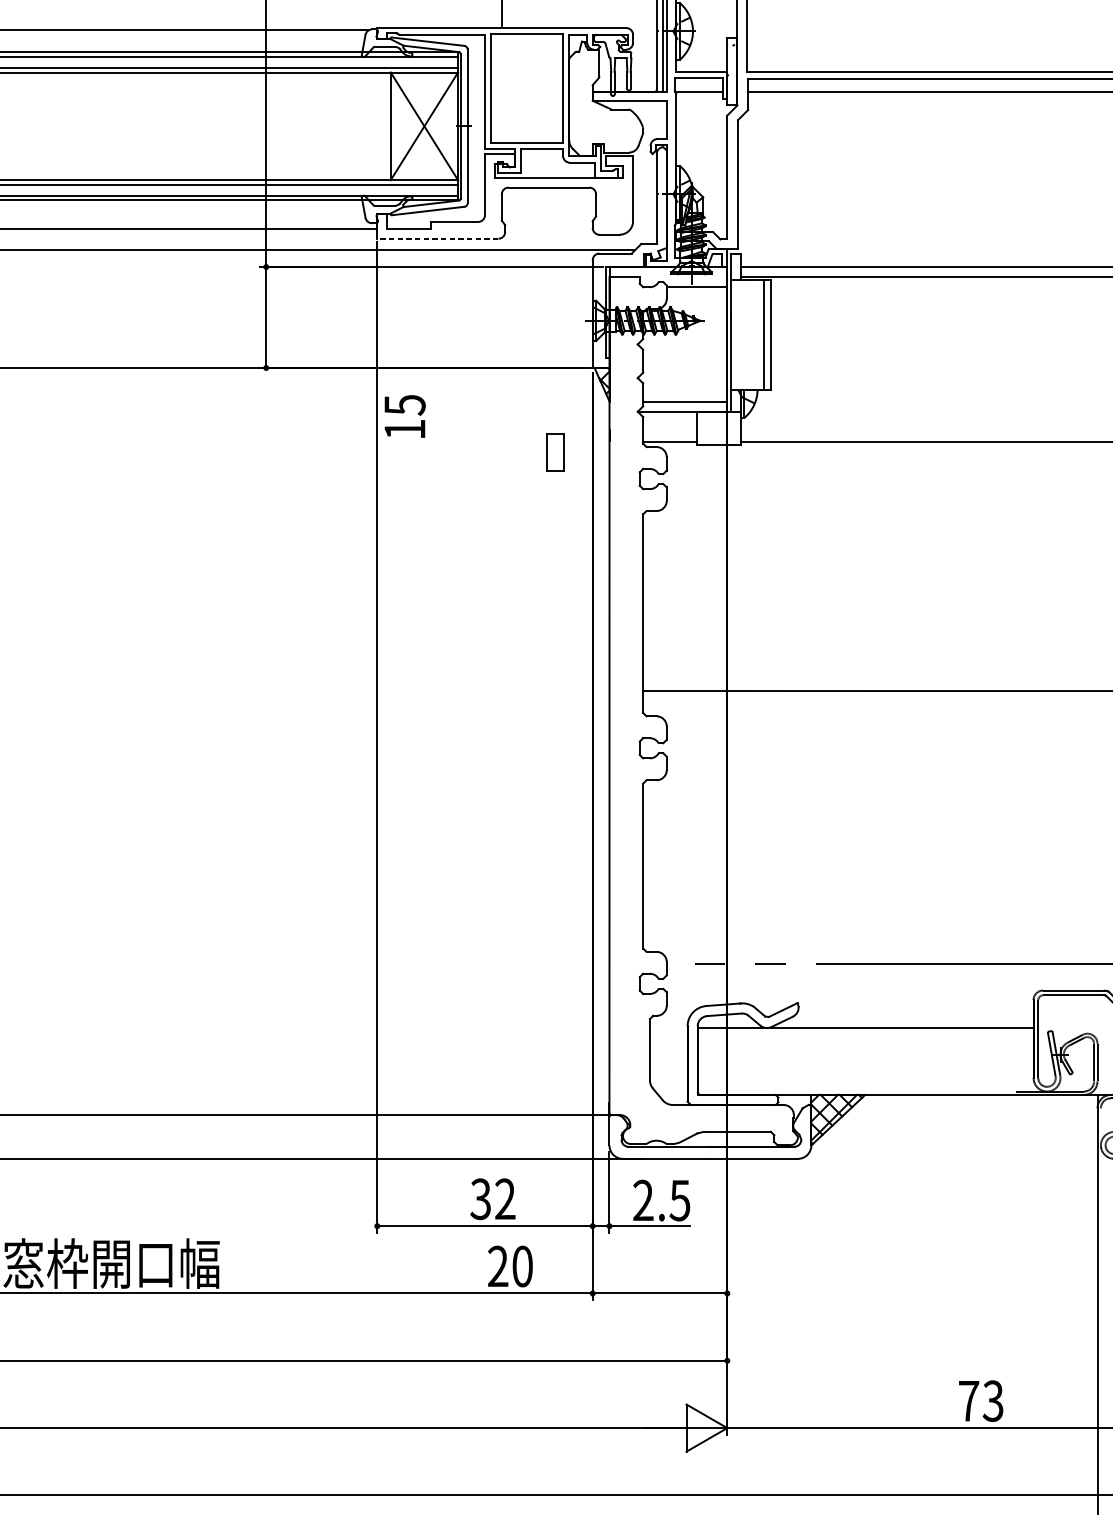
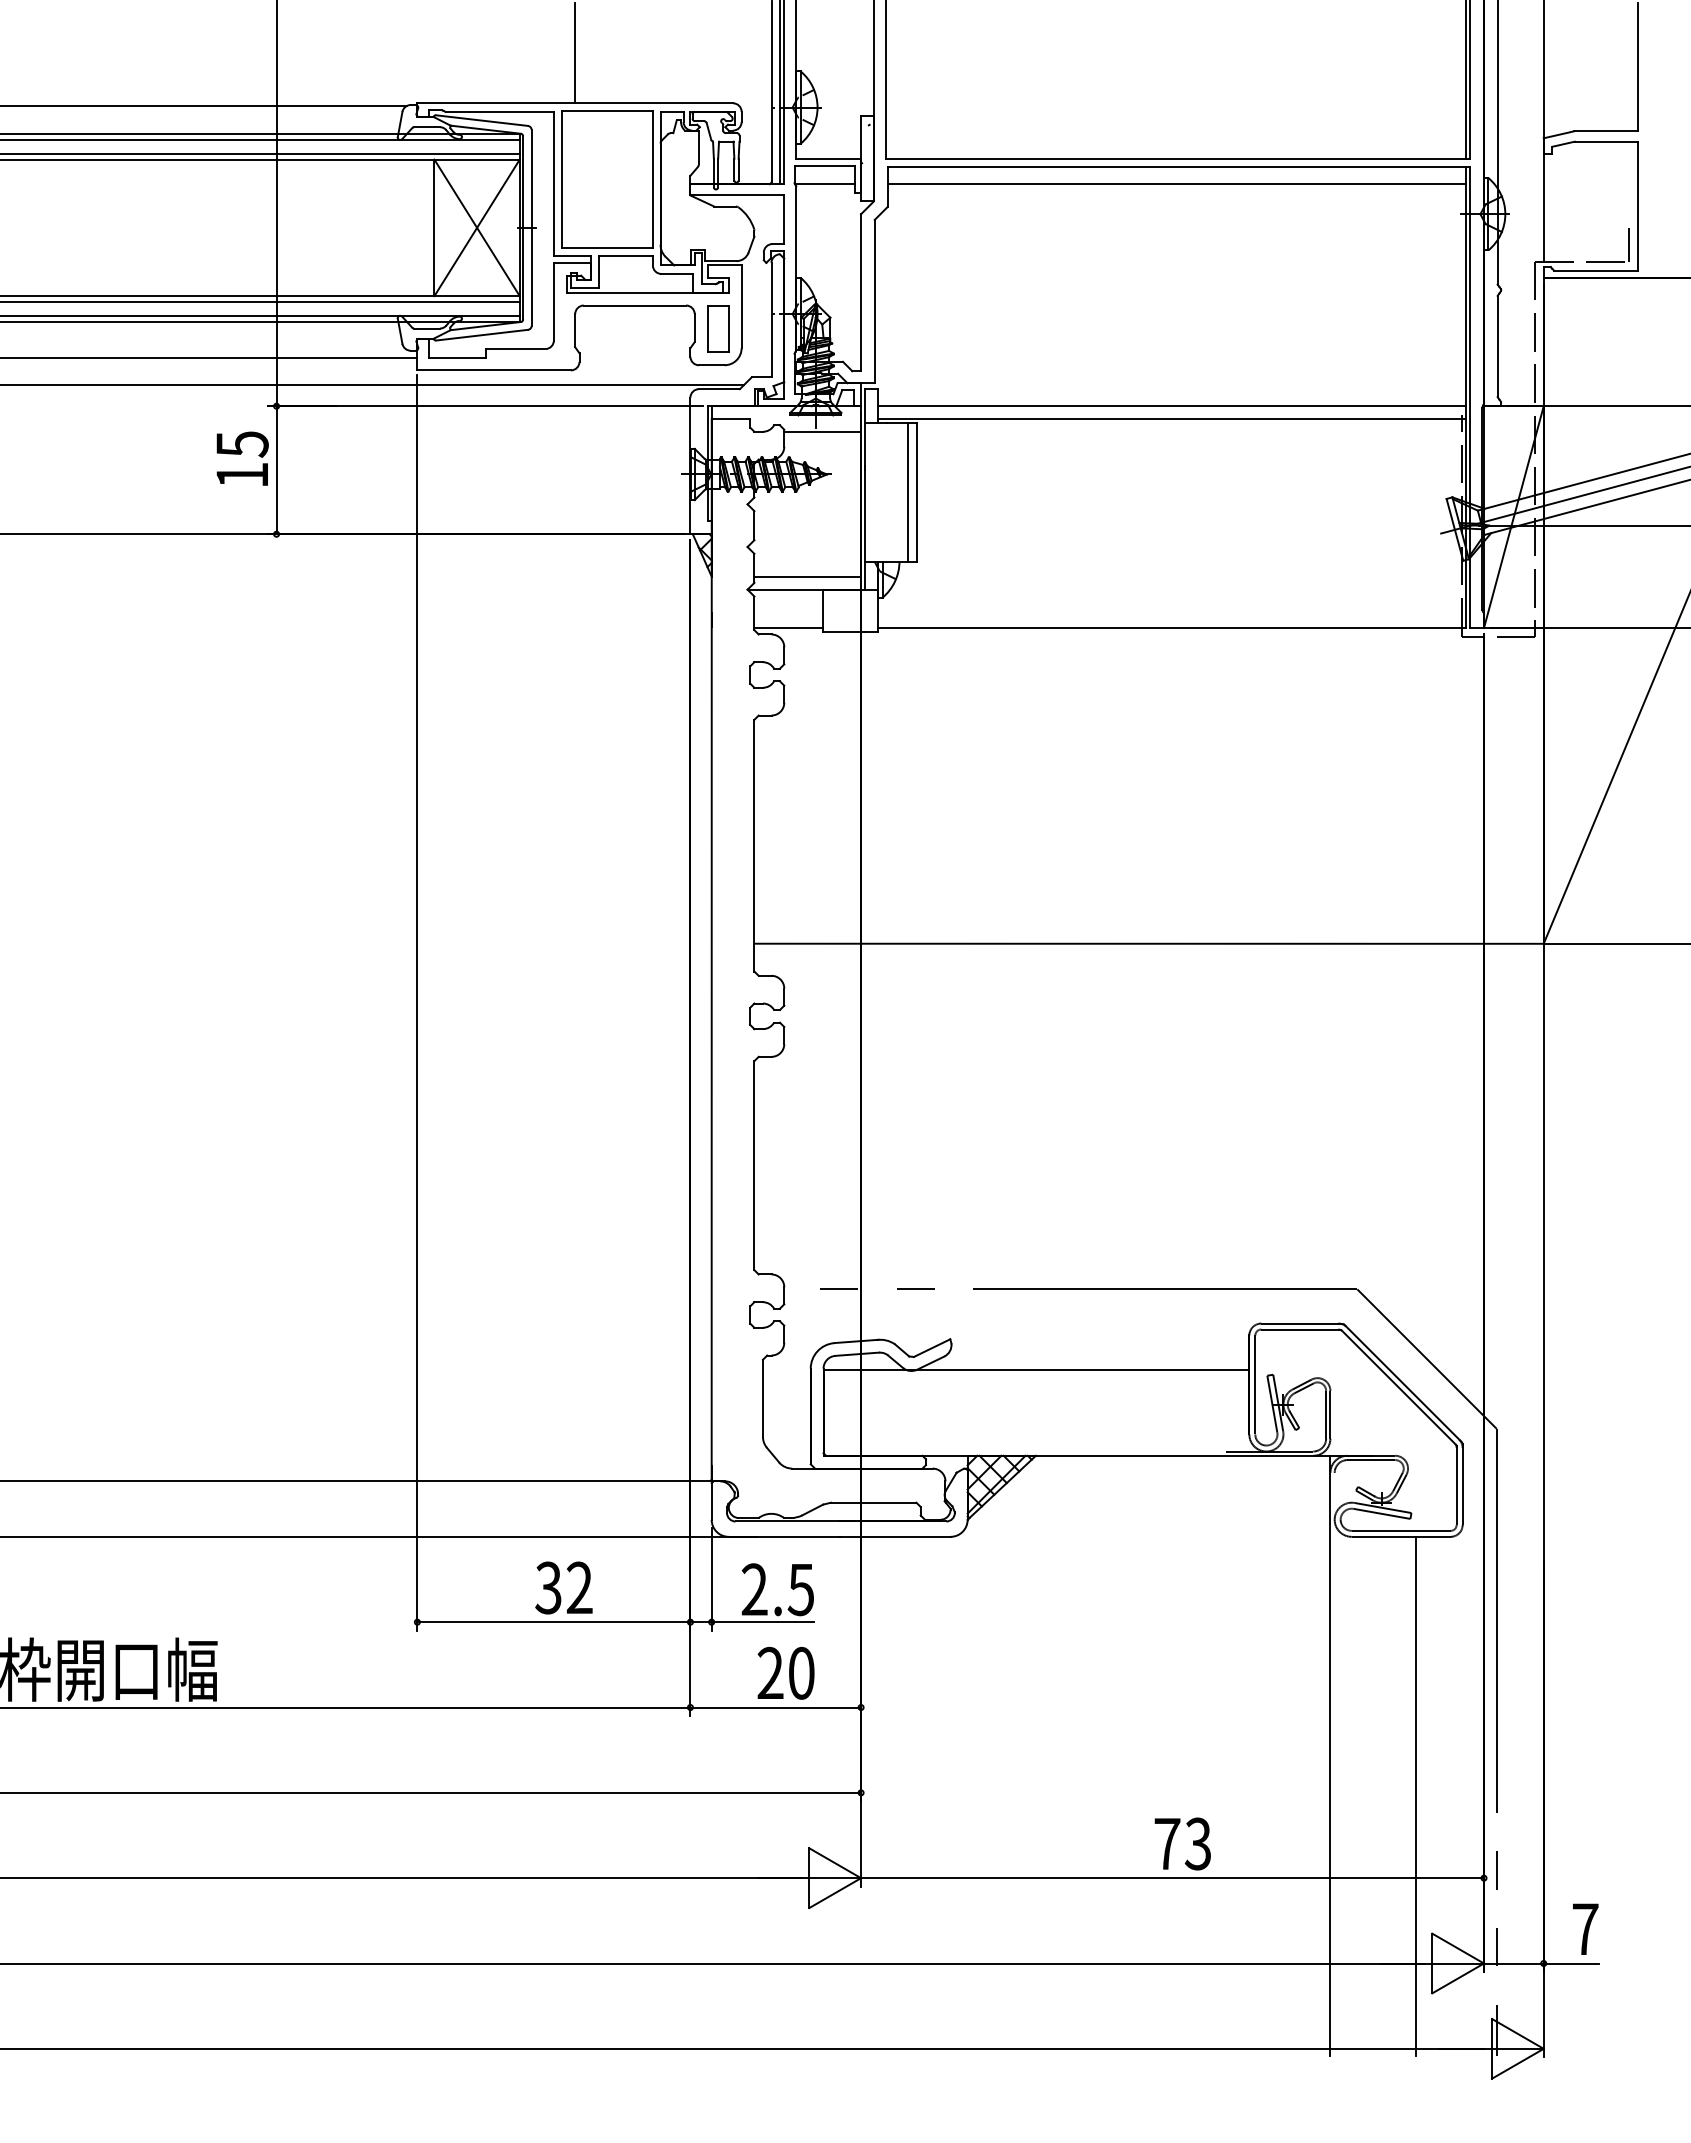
line: (438, 238) -> (494, 370), dashed -> solid
text: (405, 416) -> (242, 458), moved
part: (555, 451) -> (718, 328), moved
text: (509, 1266) -> (785, 1673), moved

